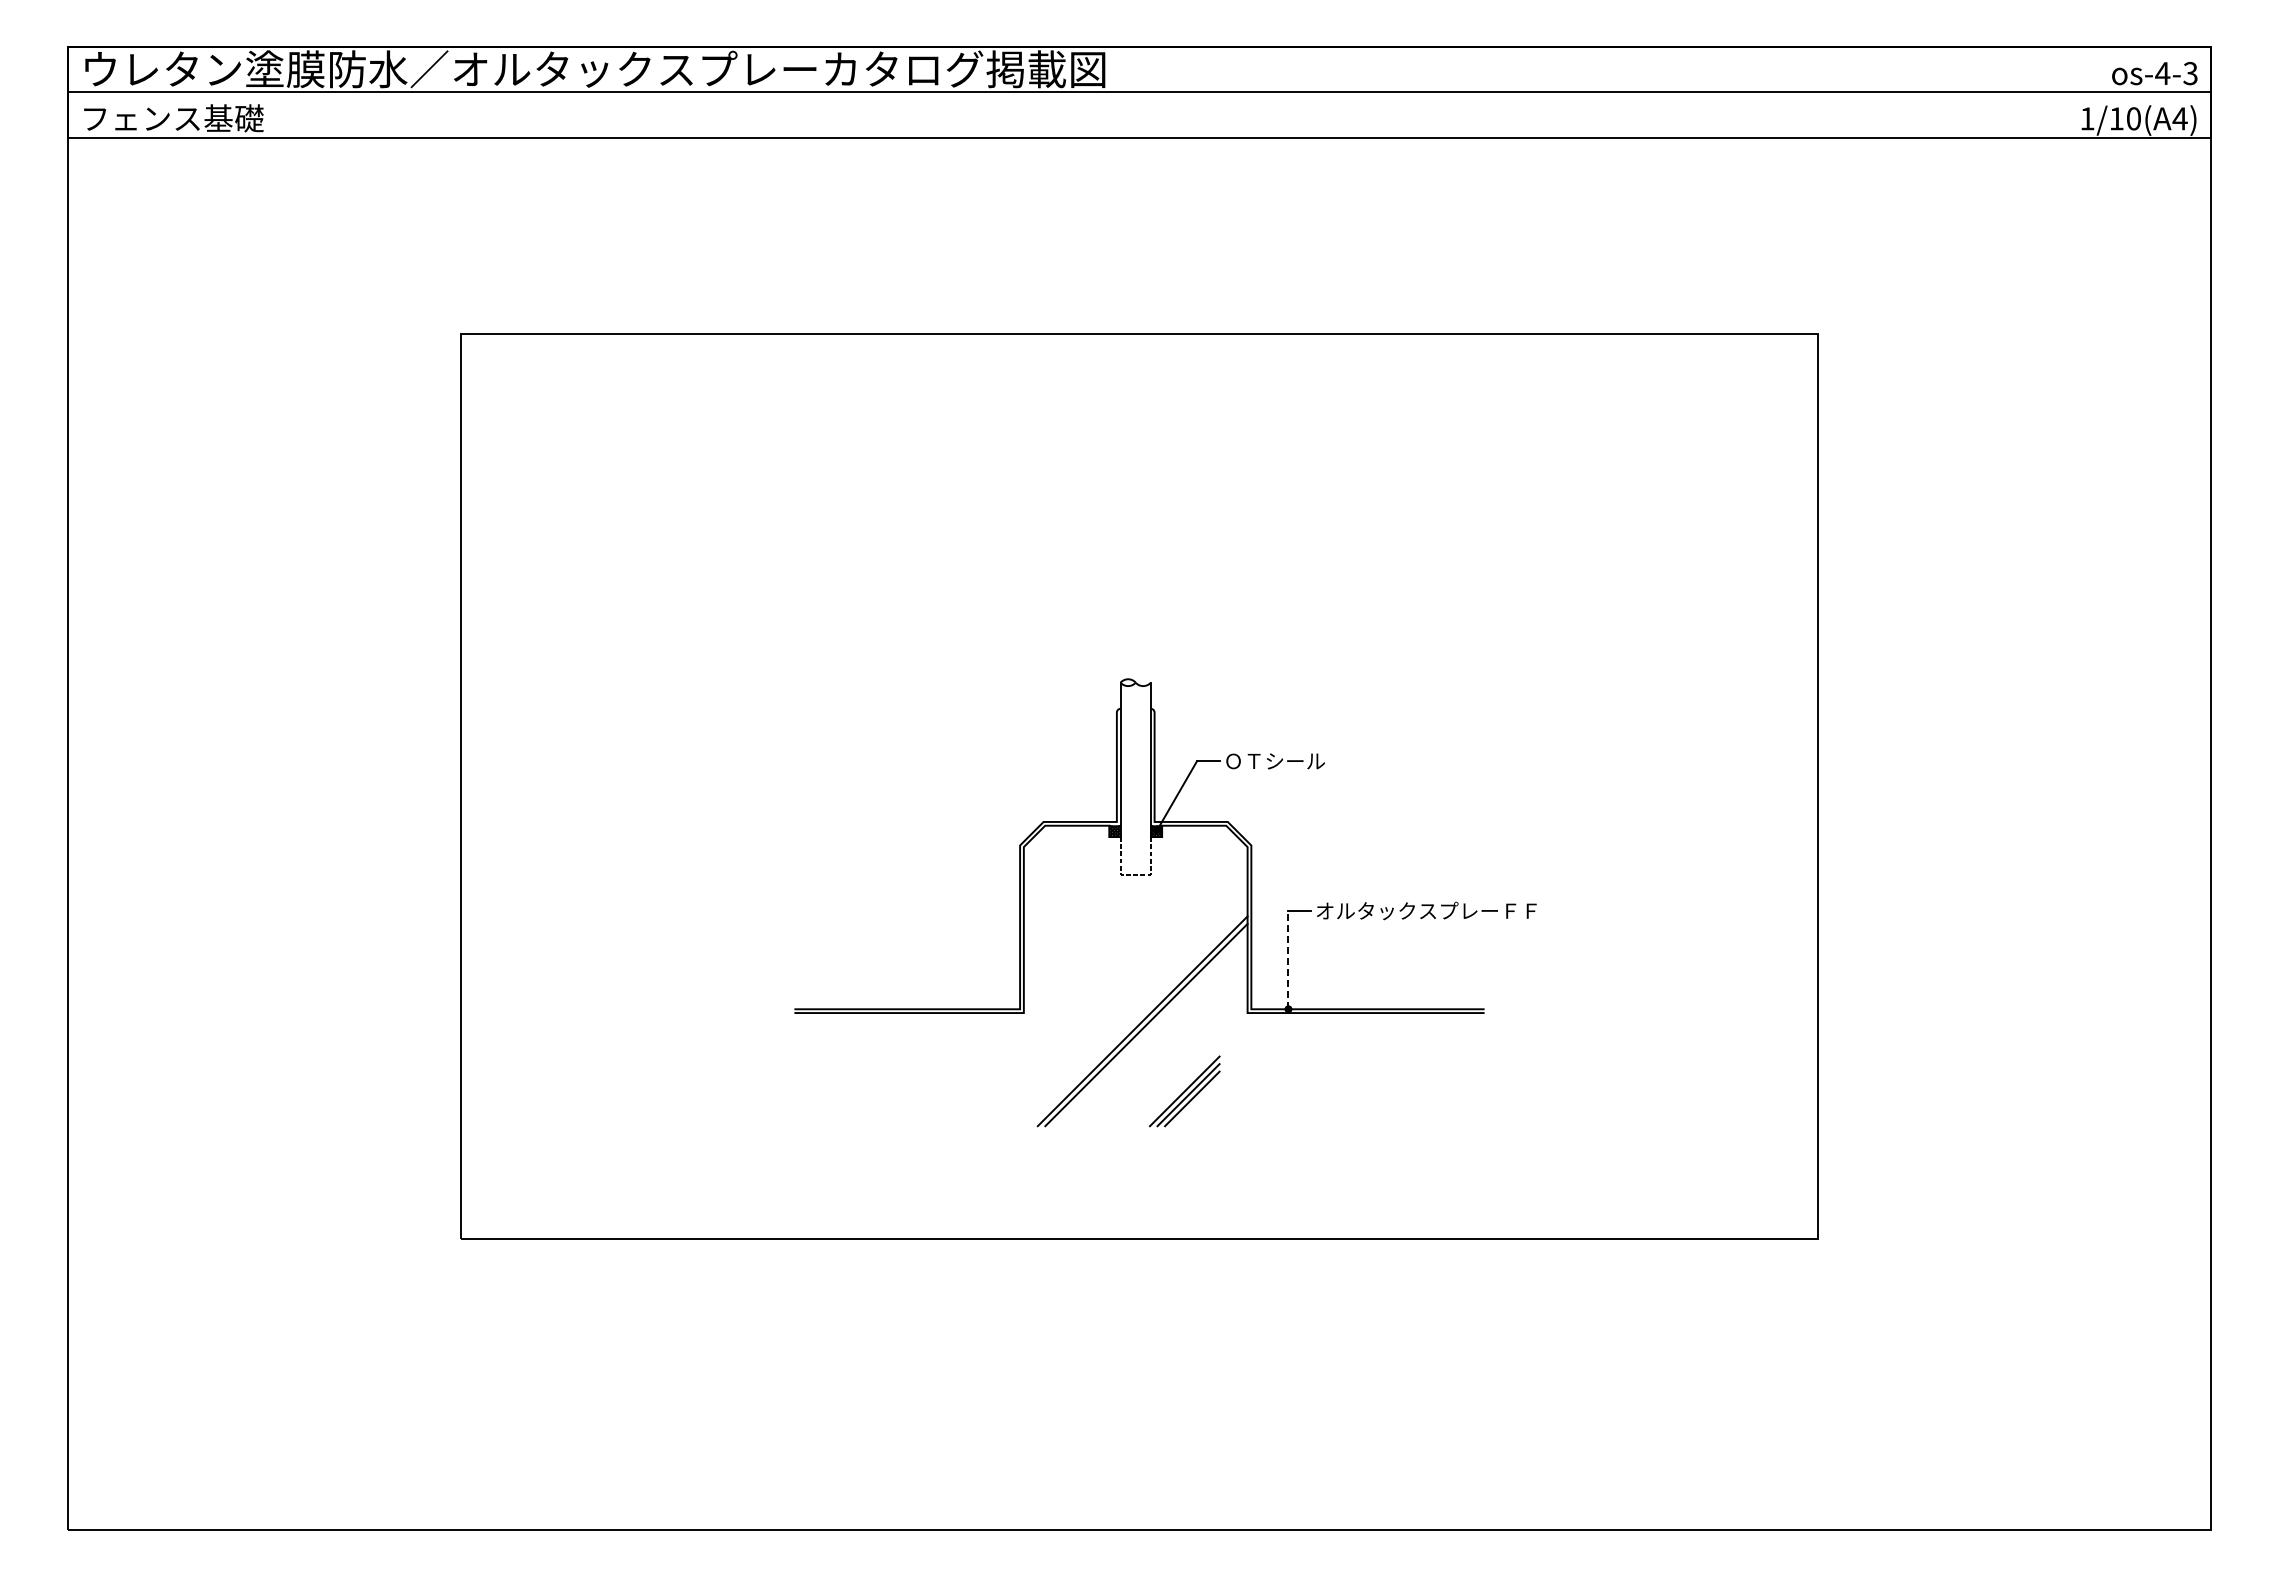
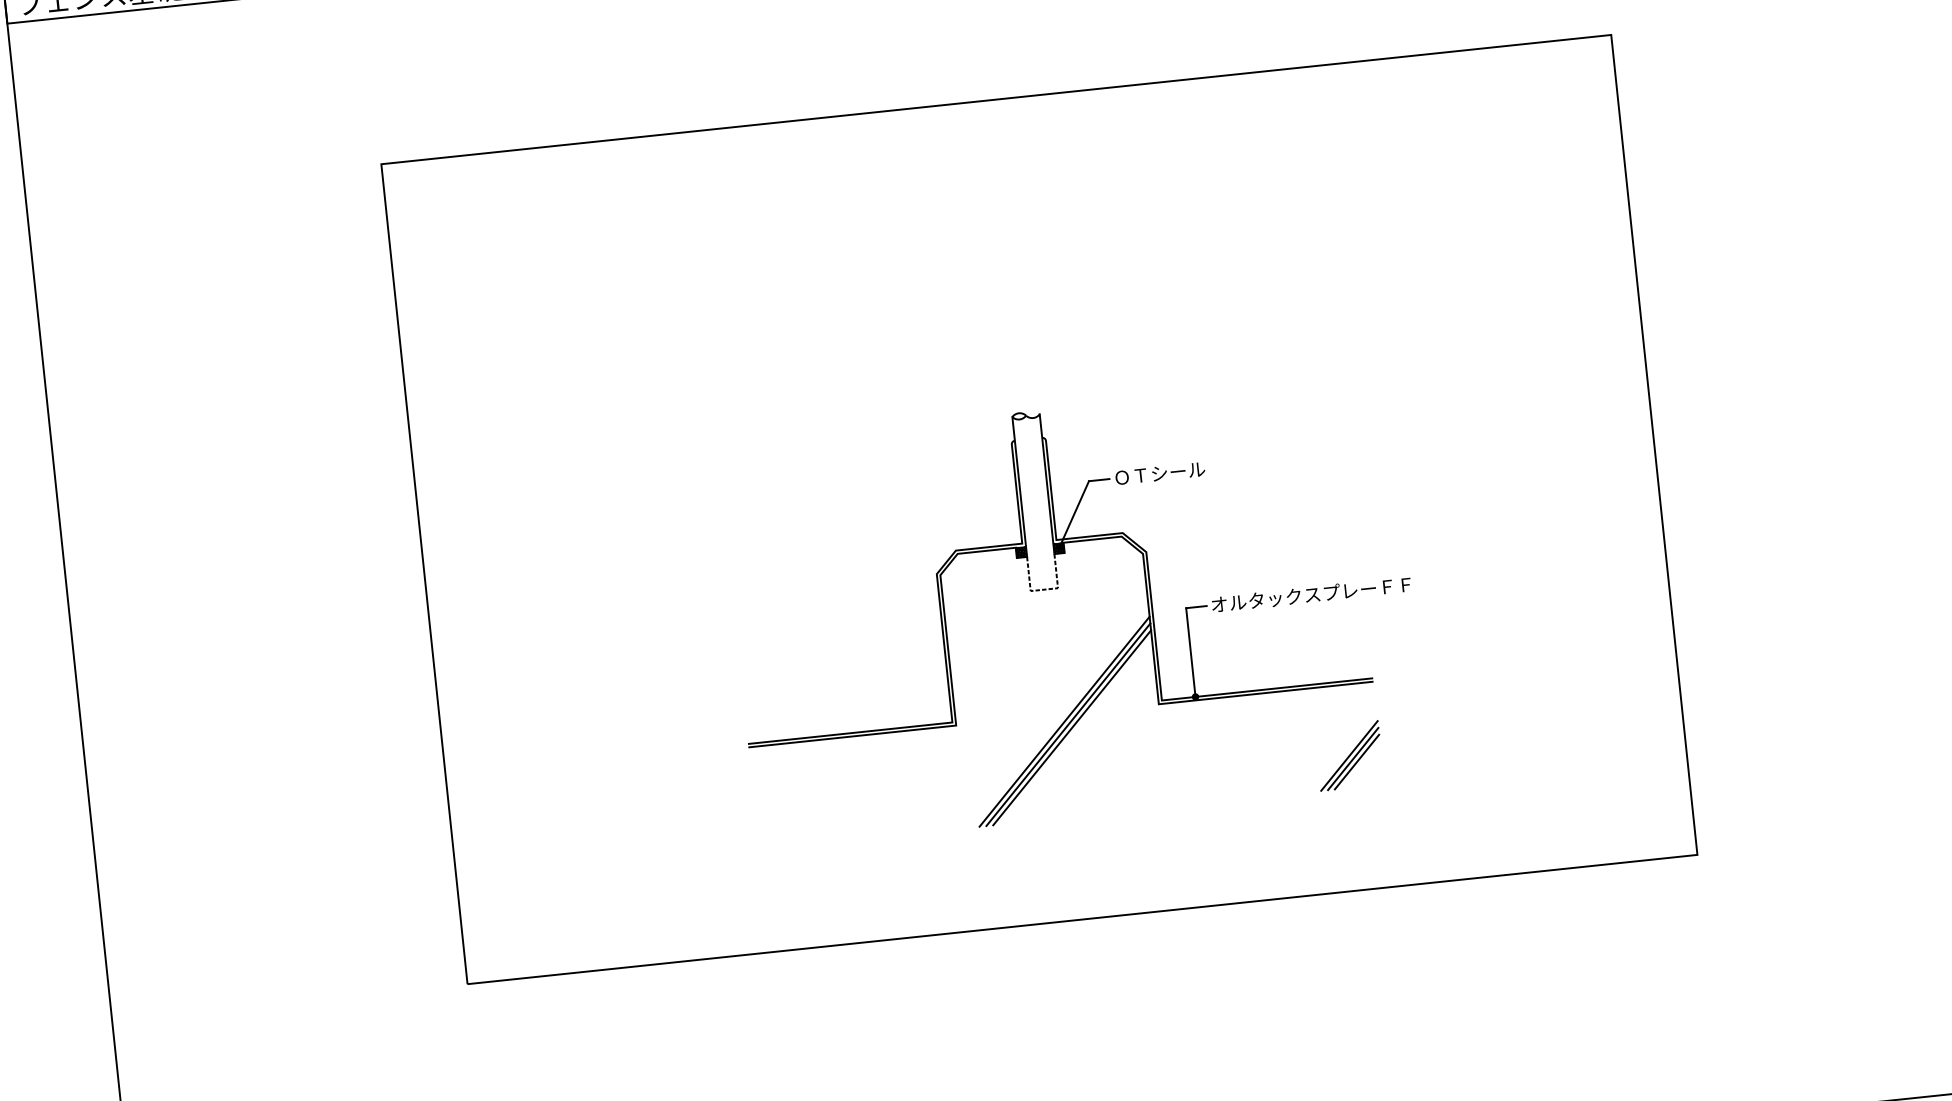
line: (1288, 960) -> (1190, 652), dashed -> solid
line: (1149, 1028) -> (1071, 727), added
part: (1184, 1091) -> (1349, 756), moved

